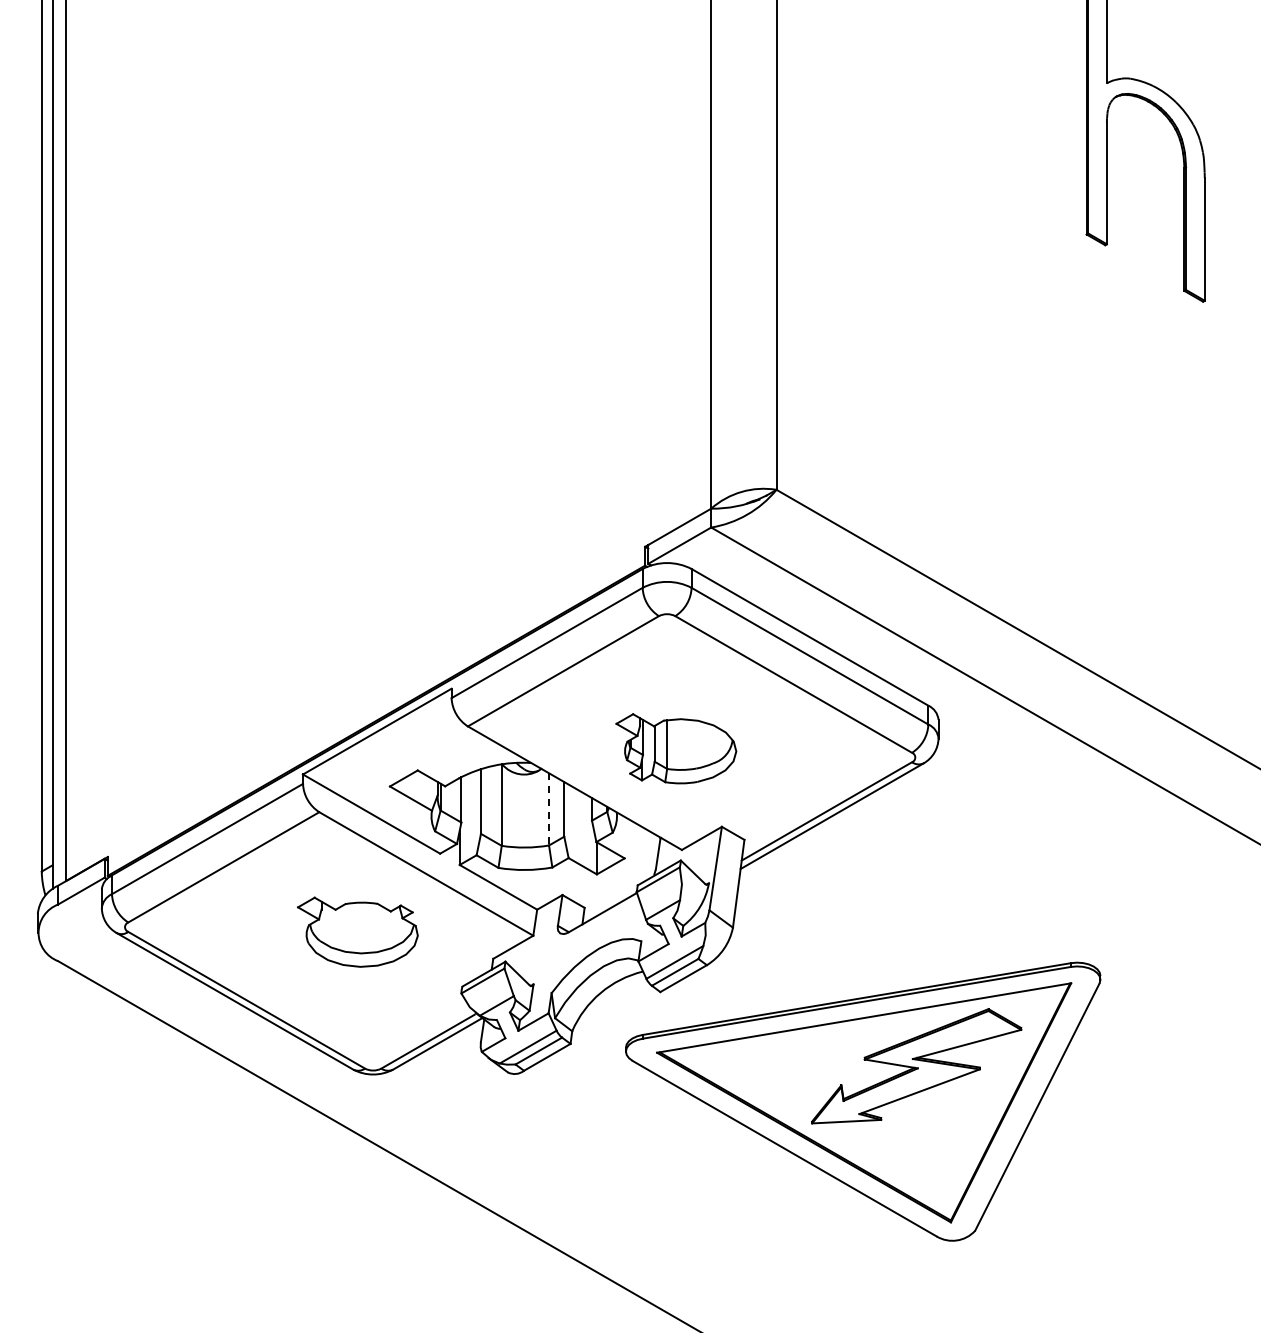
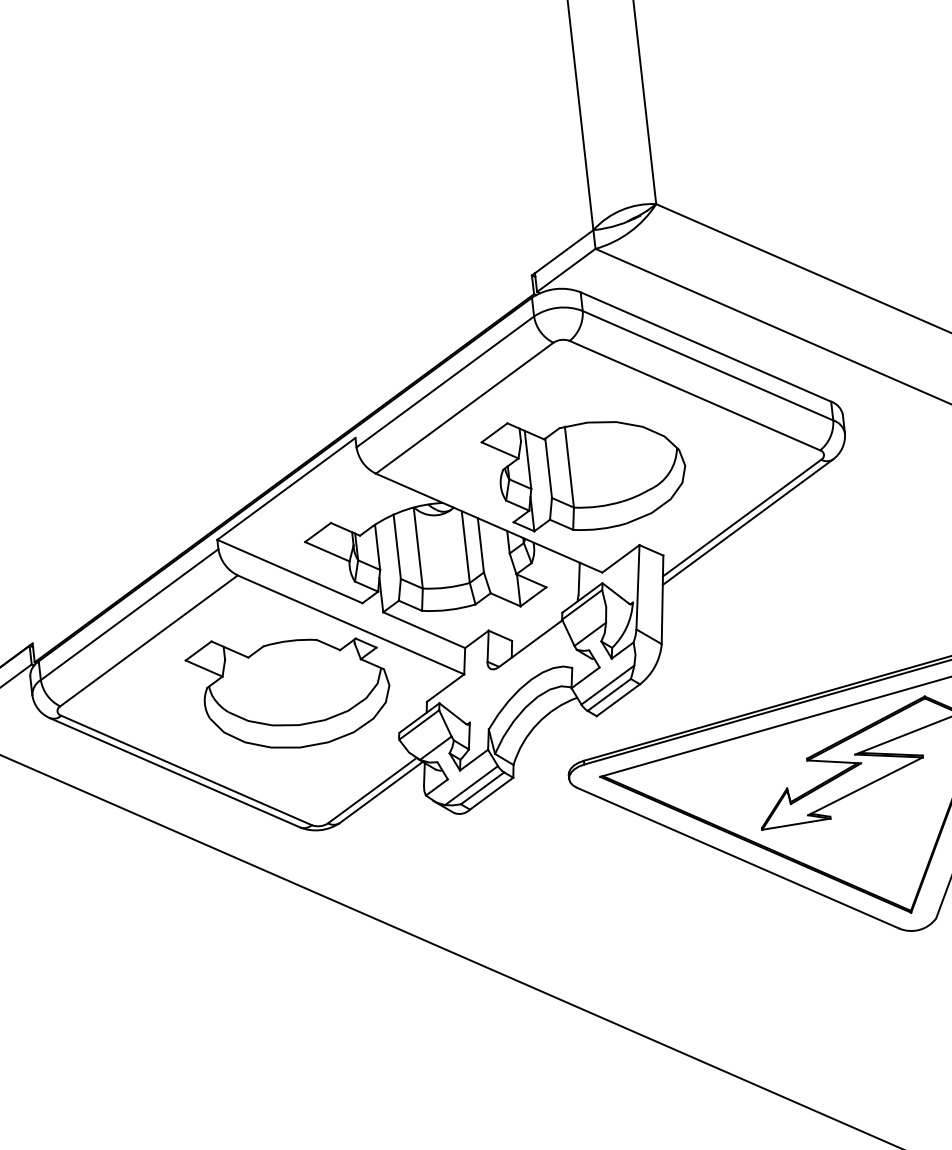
part: (676, 748) -> (585, 472), size x1.67
line: (549, 809) -> (466, 547), dashed -> solid
part: (357, 931) -> (289, 689), size x1.67

